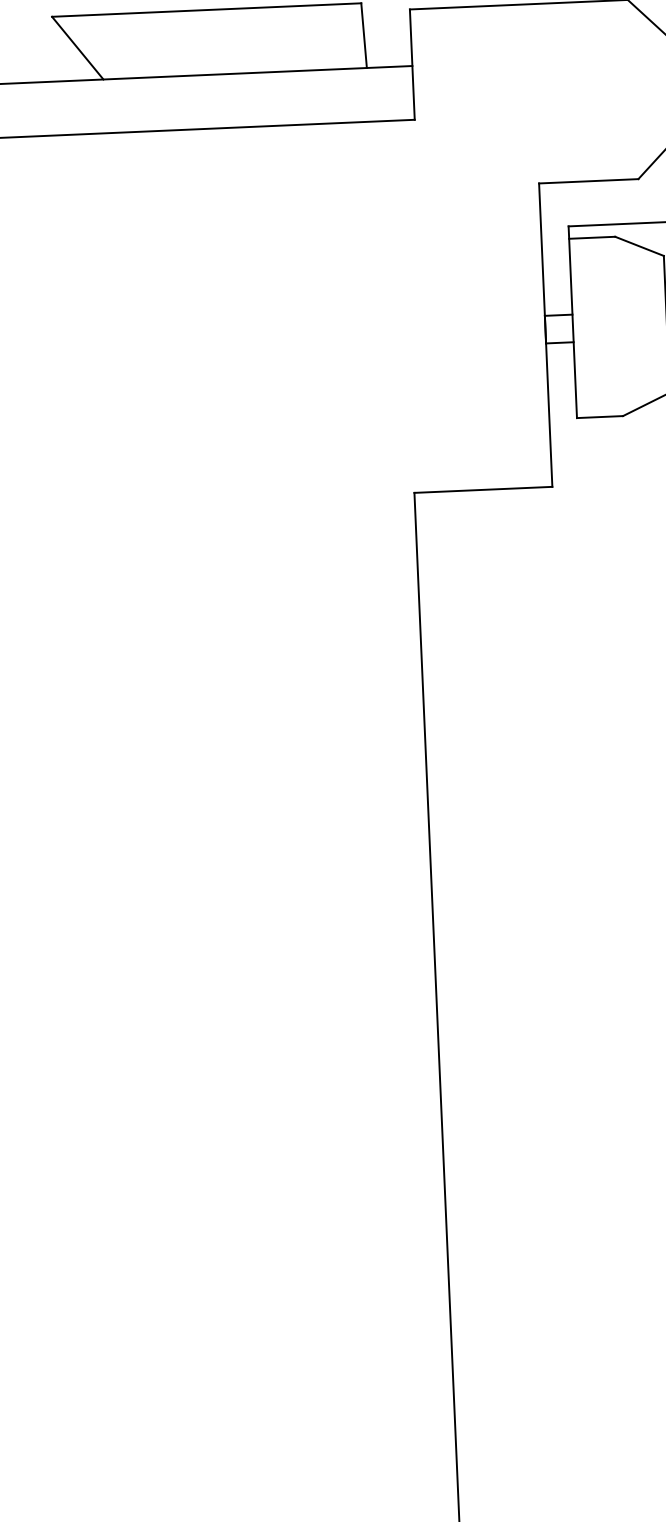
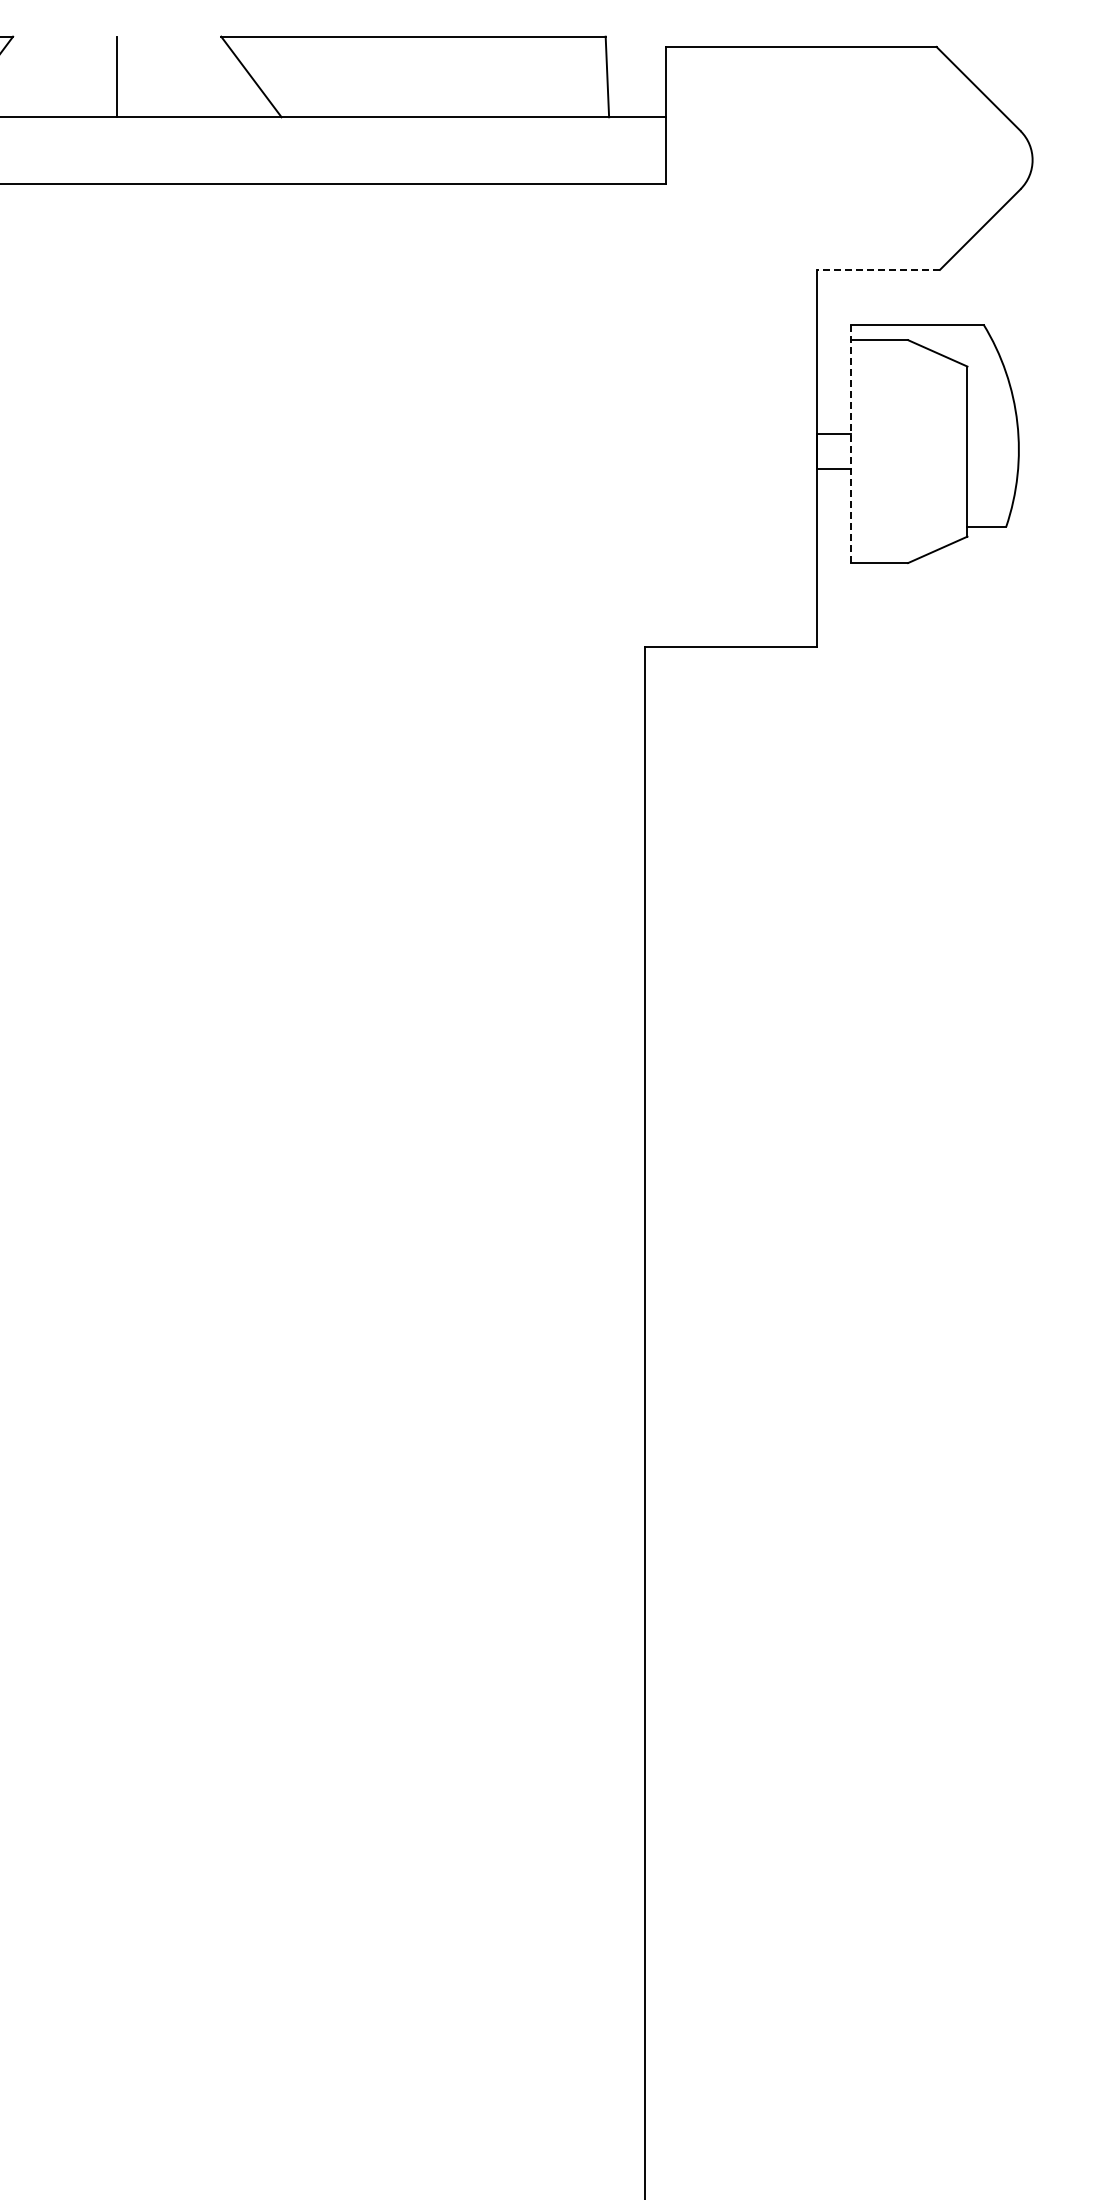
line: (588, 180) -> (878, 269), solid -> dashed
line: (572, 322) -> (850, 444), solid -> dashed

